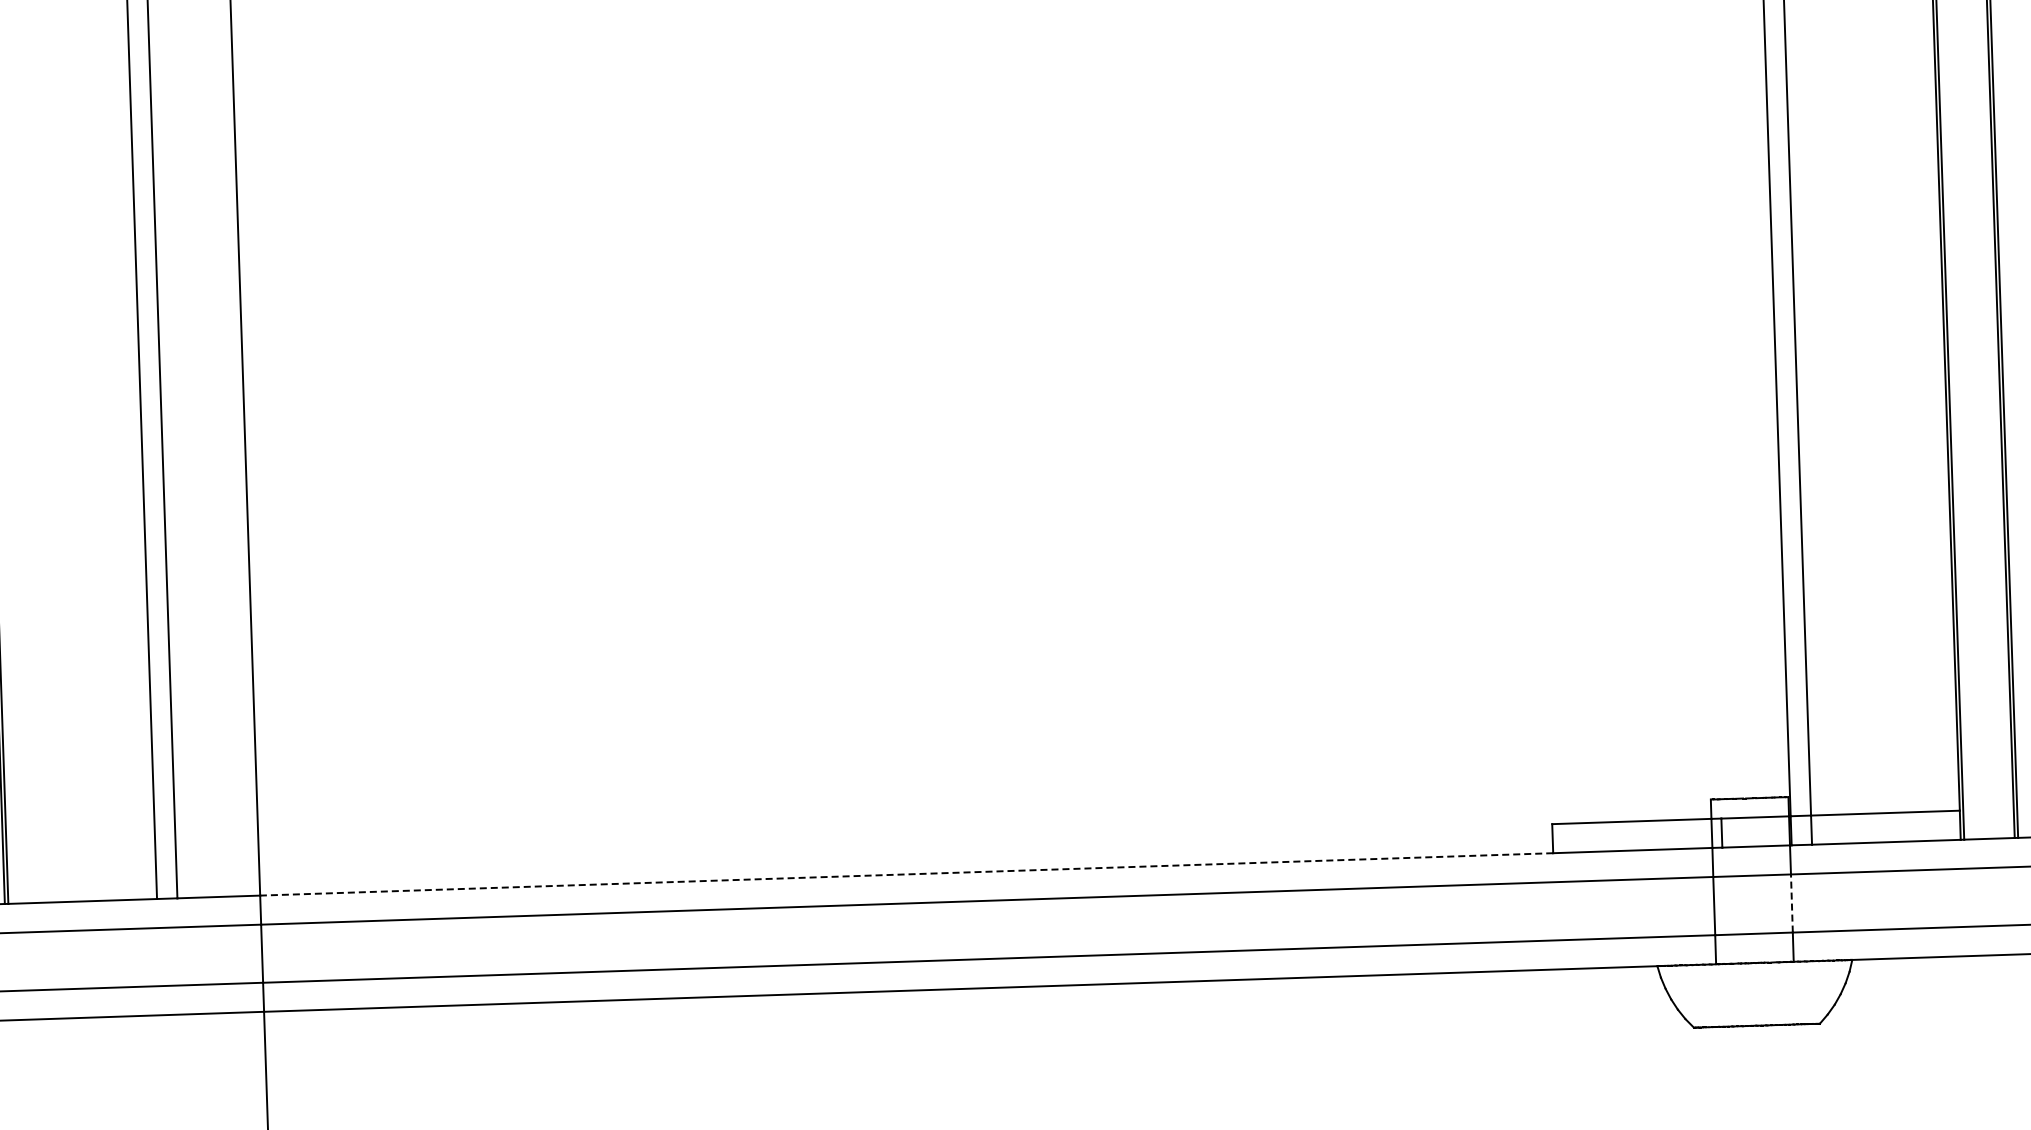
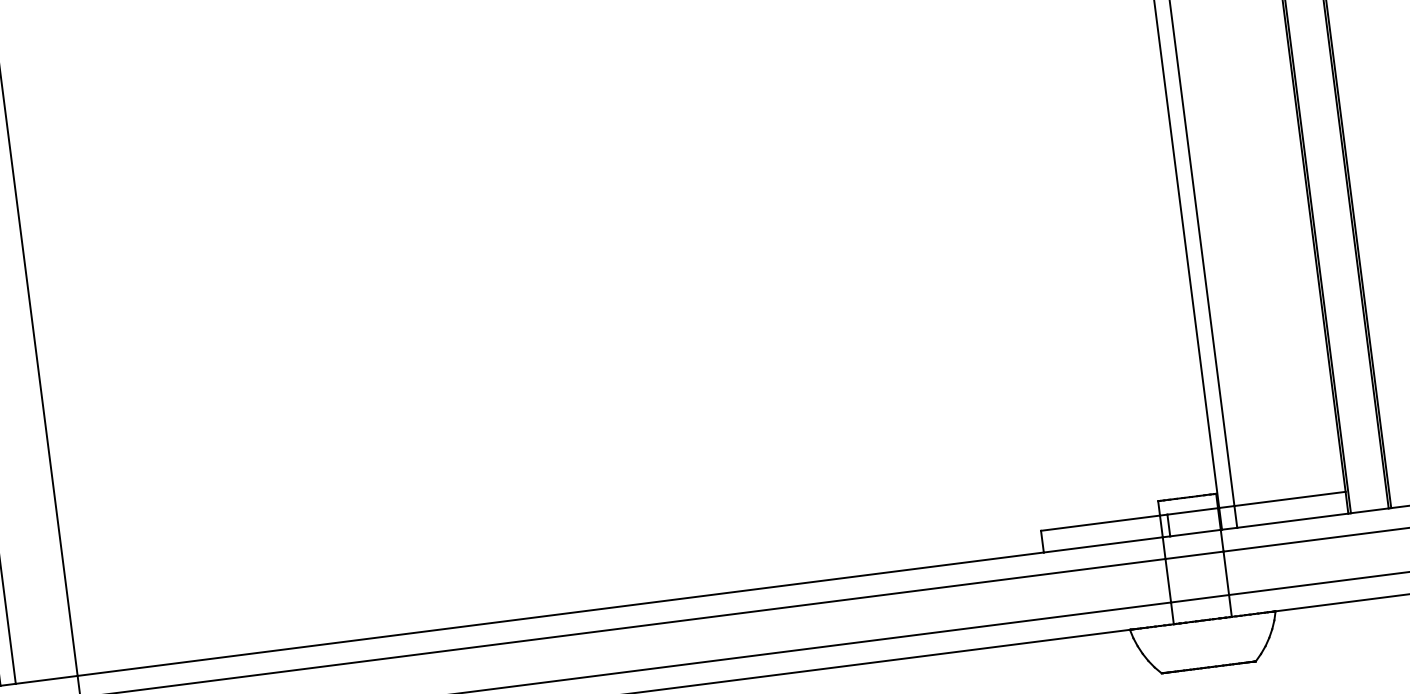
line: (906, 874) -> (560, 614), dashed -> solid
line: (1791, 903) -> (1226, 573), dashed -> solid

